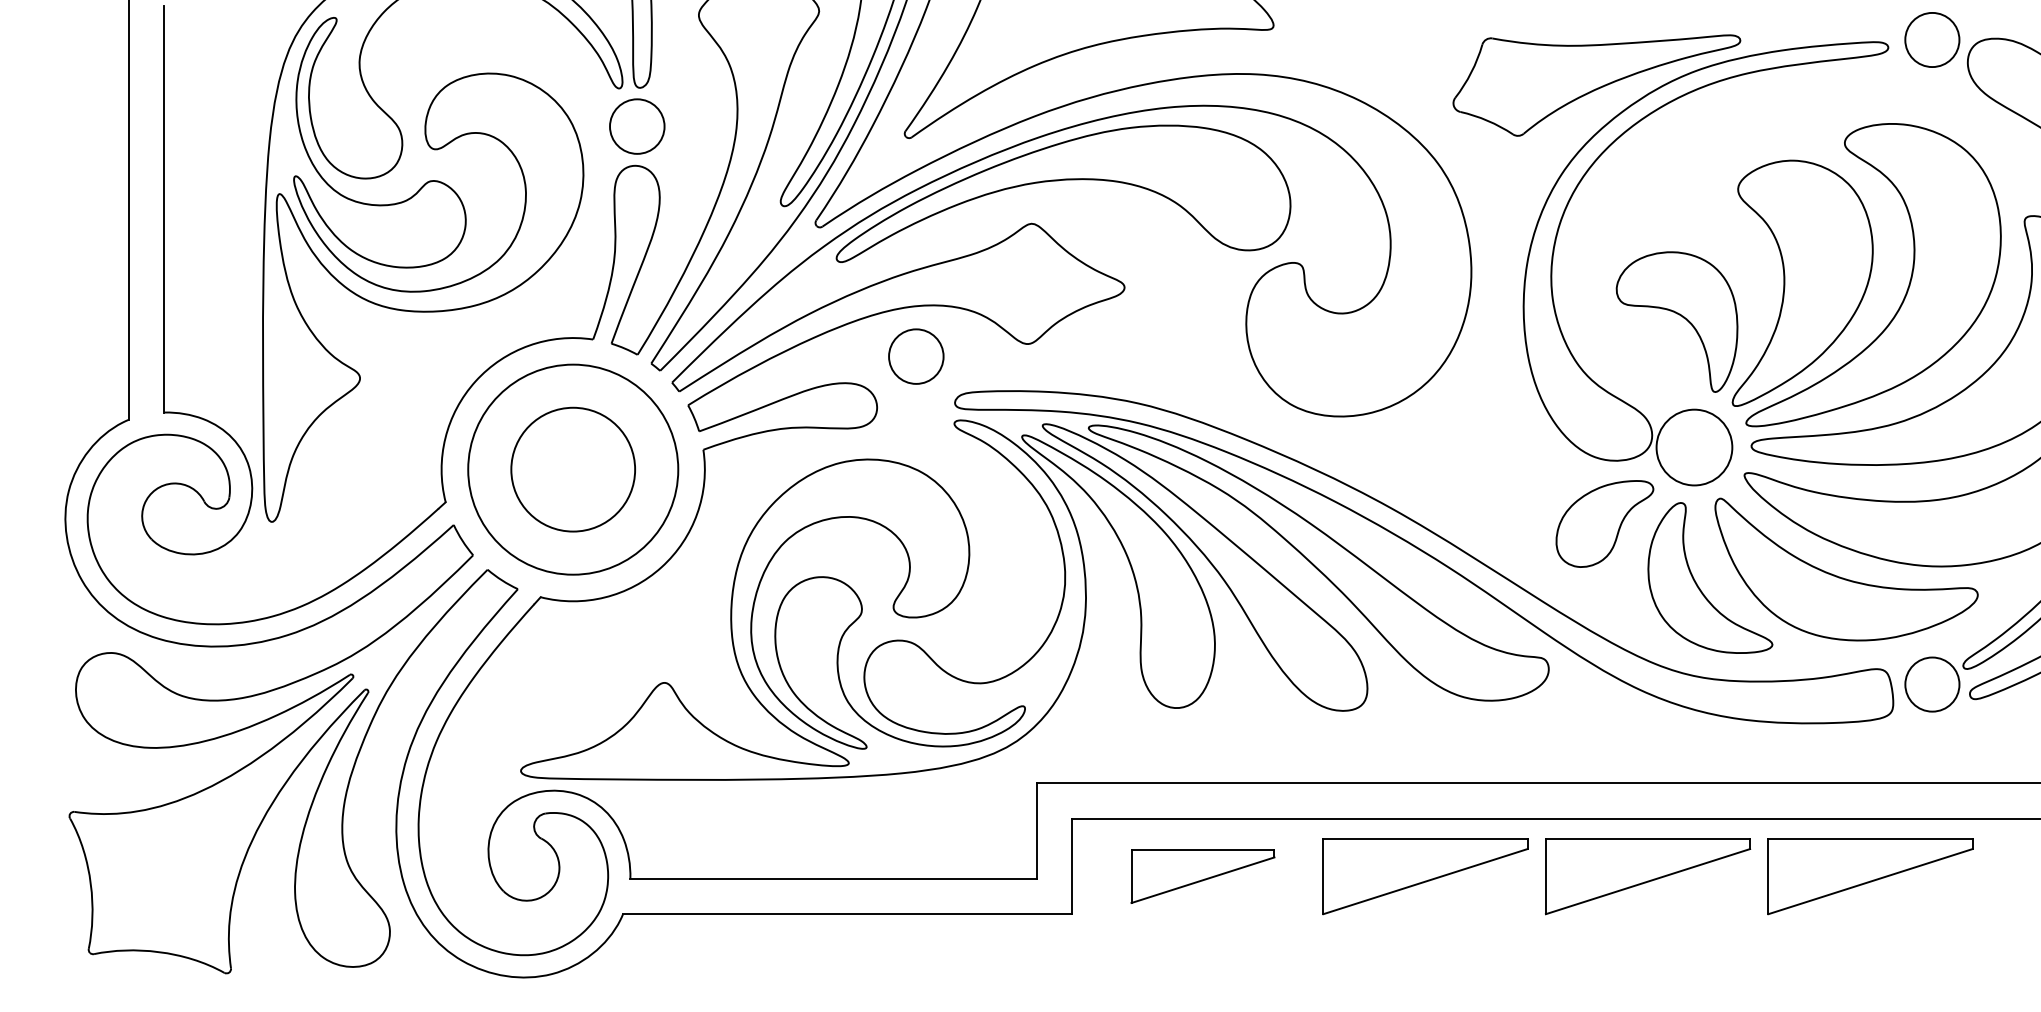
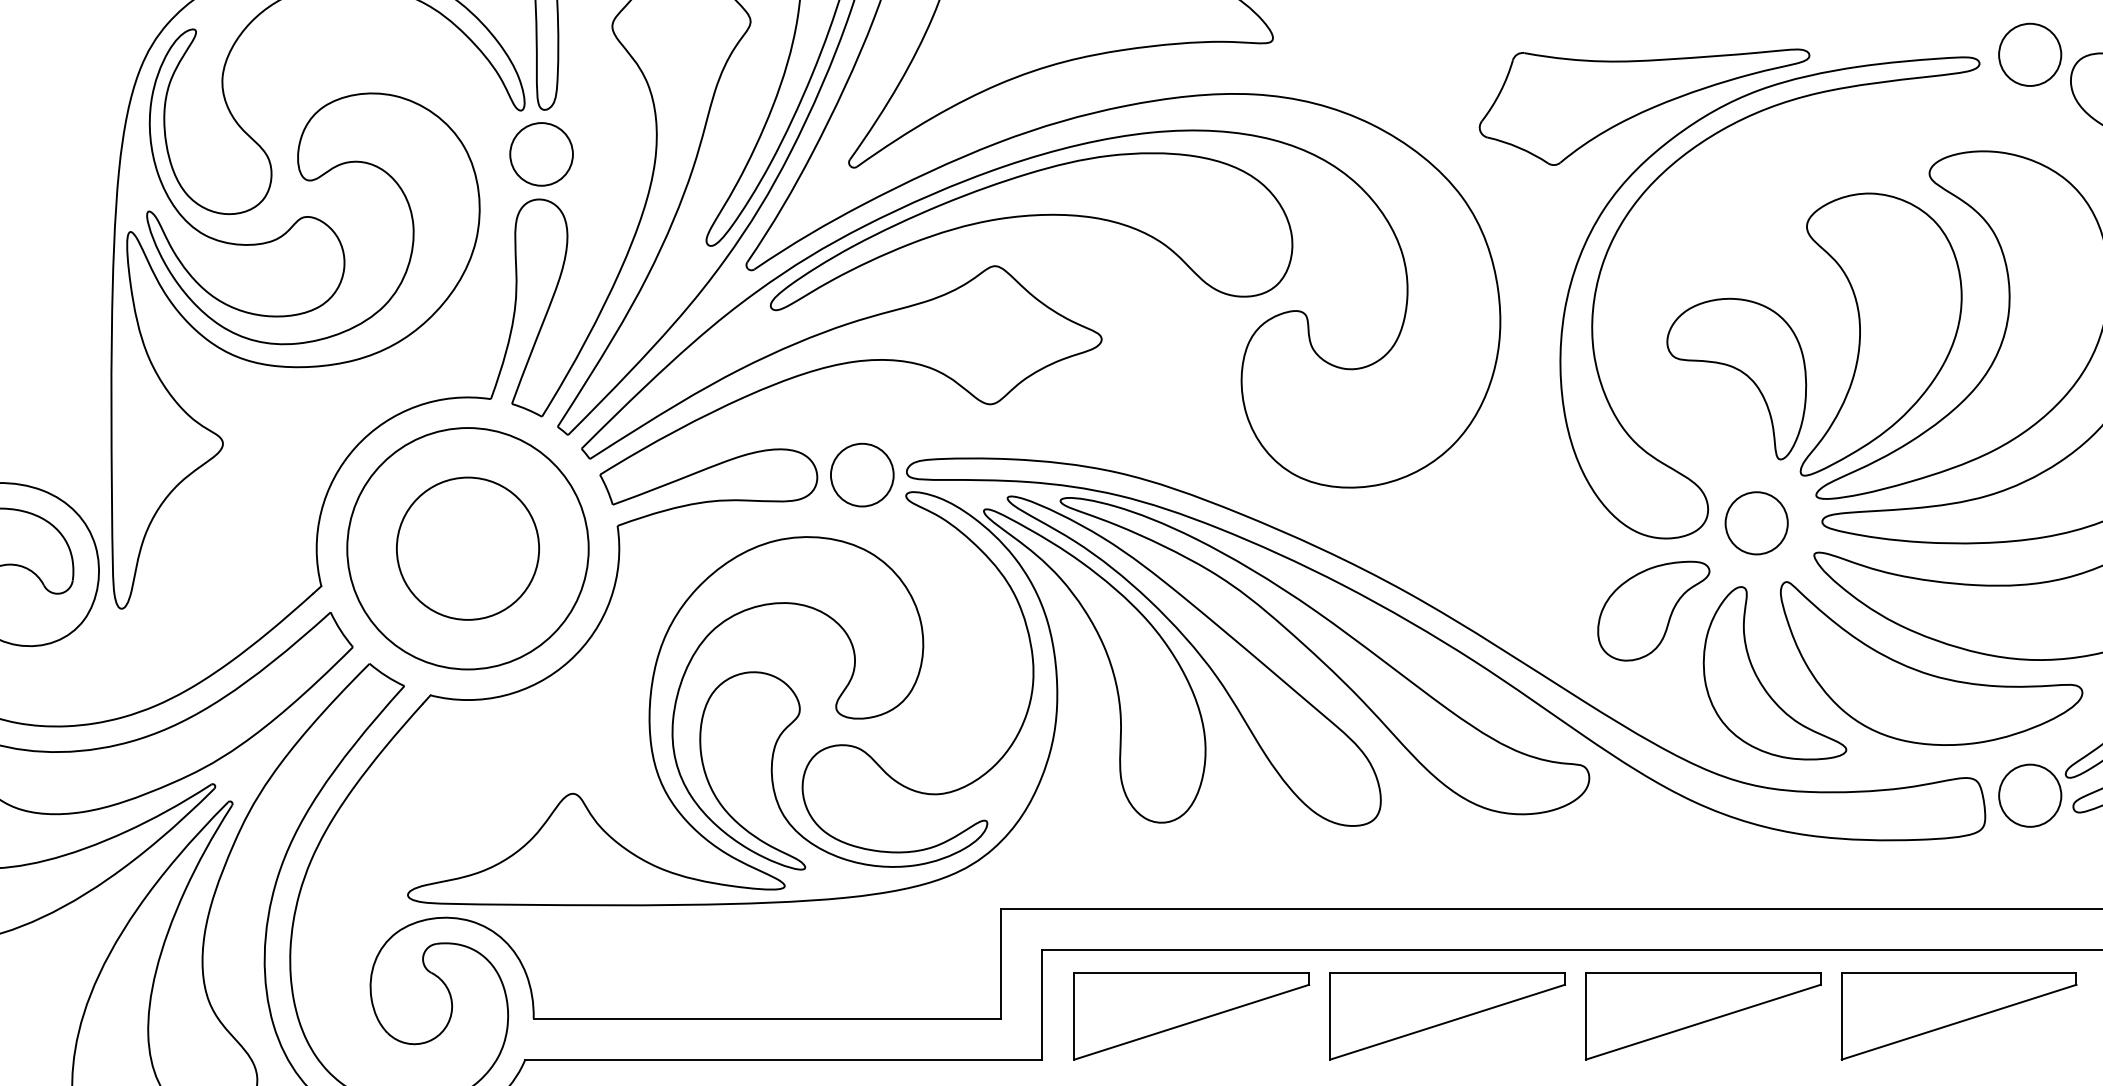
circle: (916, 356) -> (862, 474), moved
circle: (1694, 447) -> (1756, 523), size x0.71
part: (1202, 876) -> (1191, 1016), size x1.43

